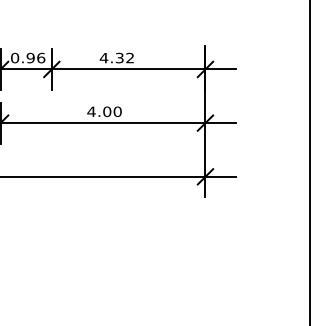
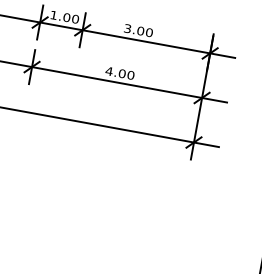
text: (28, 57) -> (65, 16), 0.96 -> 1.00
text: (116, 57) -> (138, 30), 4.32 -> 3.00

